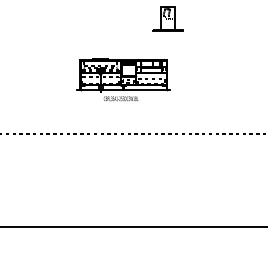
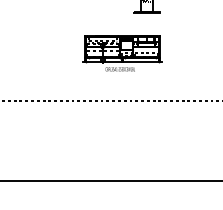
part: (123, 79) -> (122, 52), moved

